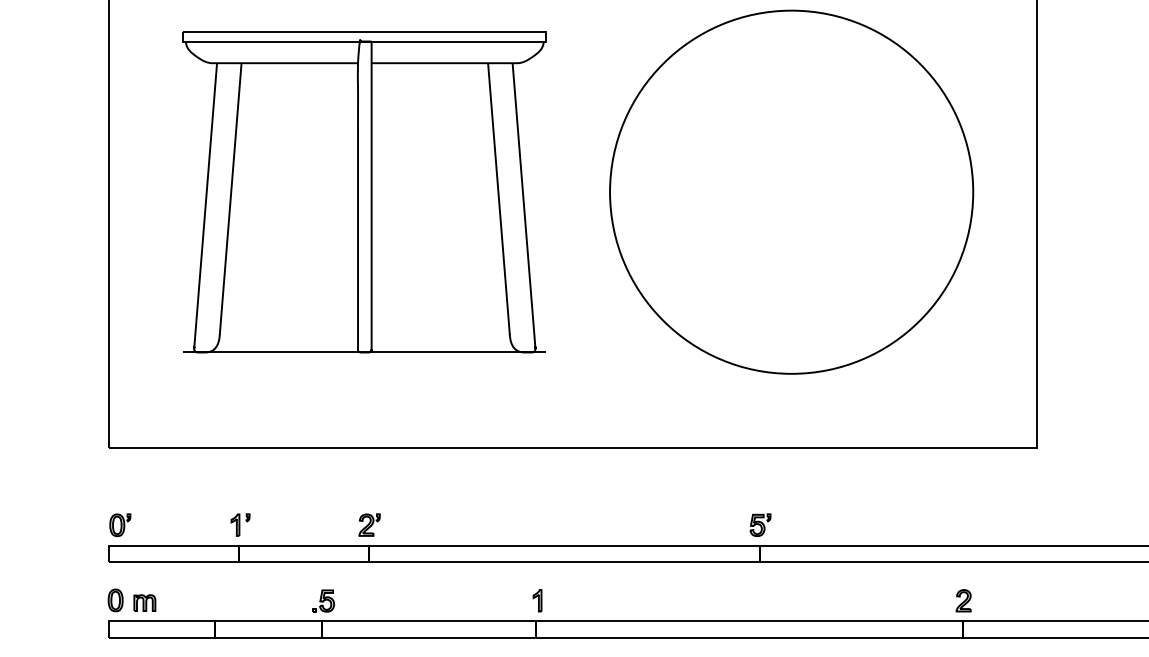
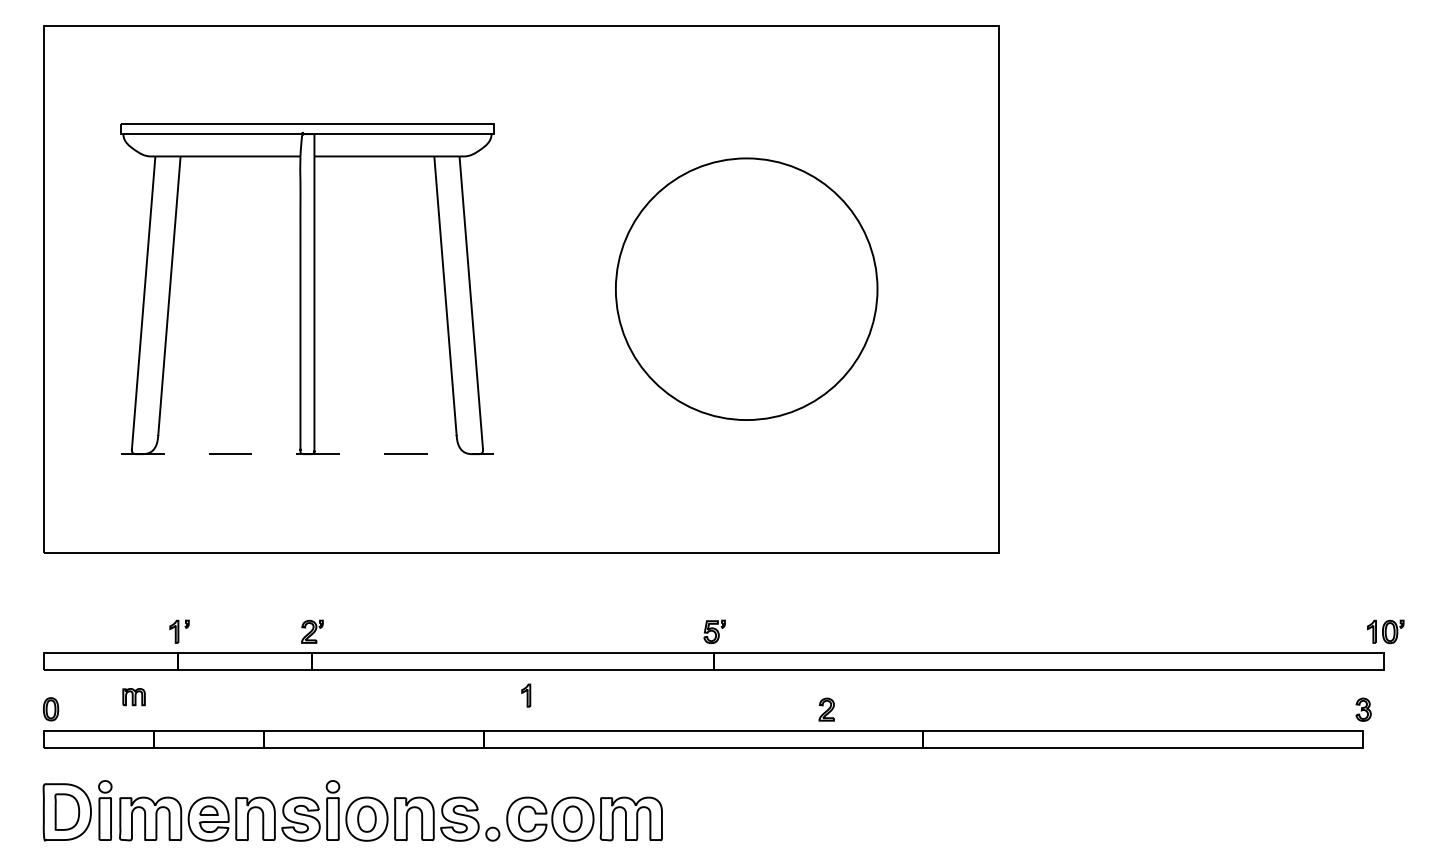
circle: (791, 192) -> (746, 289), size x0.7
line: (364, 352) -> (307, 454), solid -> dashed
part: (119, 524) -> (55, 631), removed
part: (323, 600) -> (264, 709), removed
part: (537, 600) -> (526, 695), moved
part: (963, 600) -> (826, 709), moved
part: (144, 603) -> (133, 697), moved

